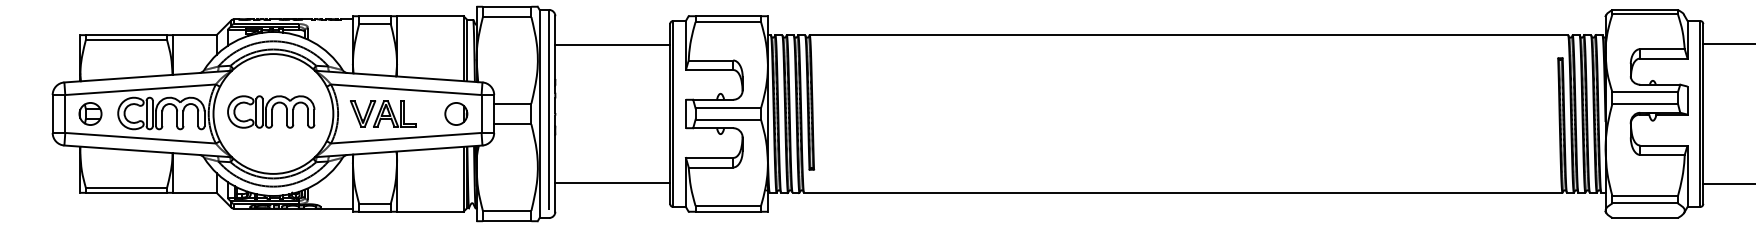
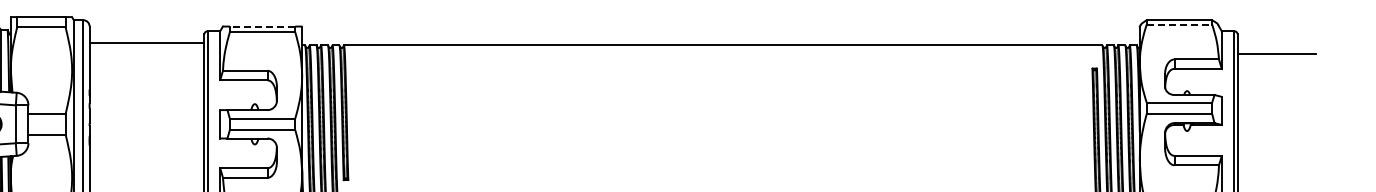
line: (1645, 14) -> (1179, 24), solid -> dashed
line: (728, 16) -> (262, 26), solid -> dashed
line: (612, 44) -> (146, 42), moved

